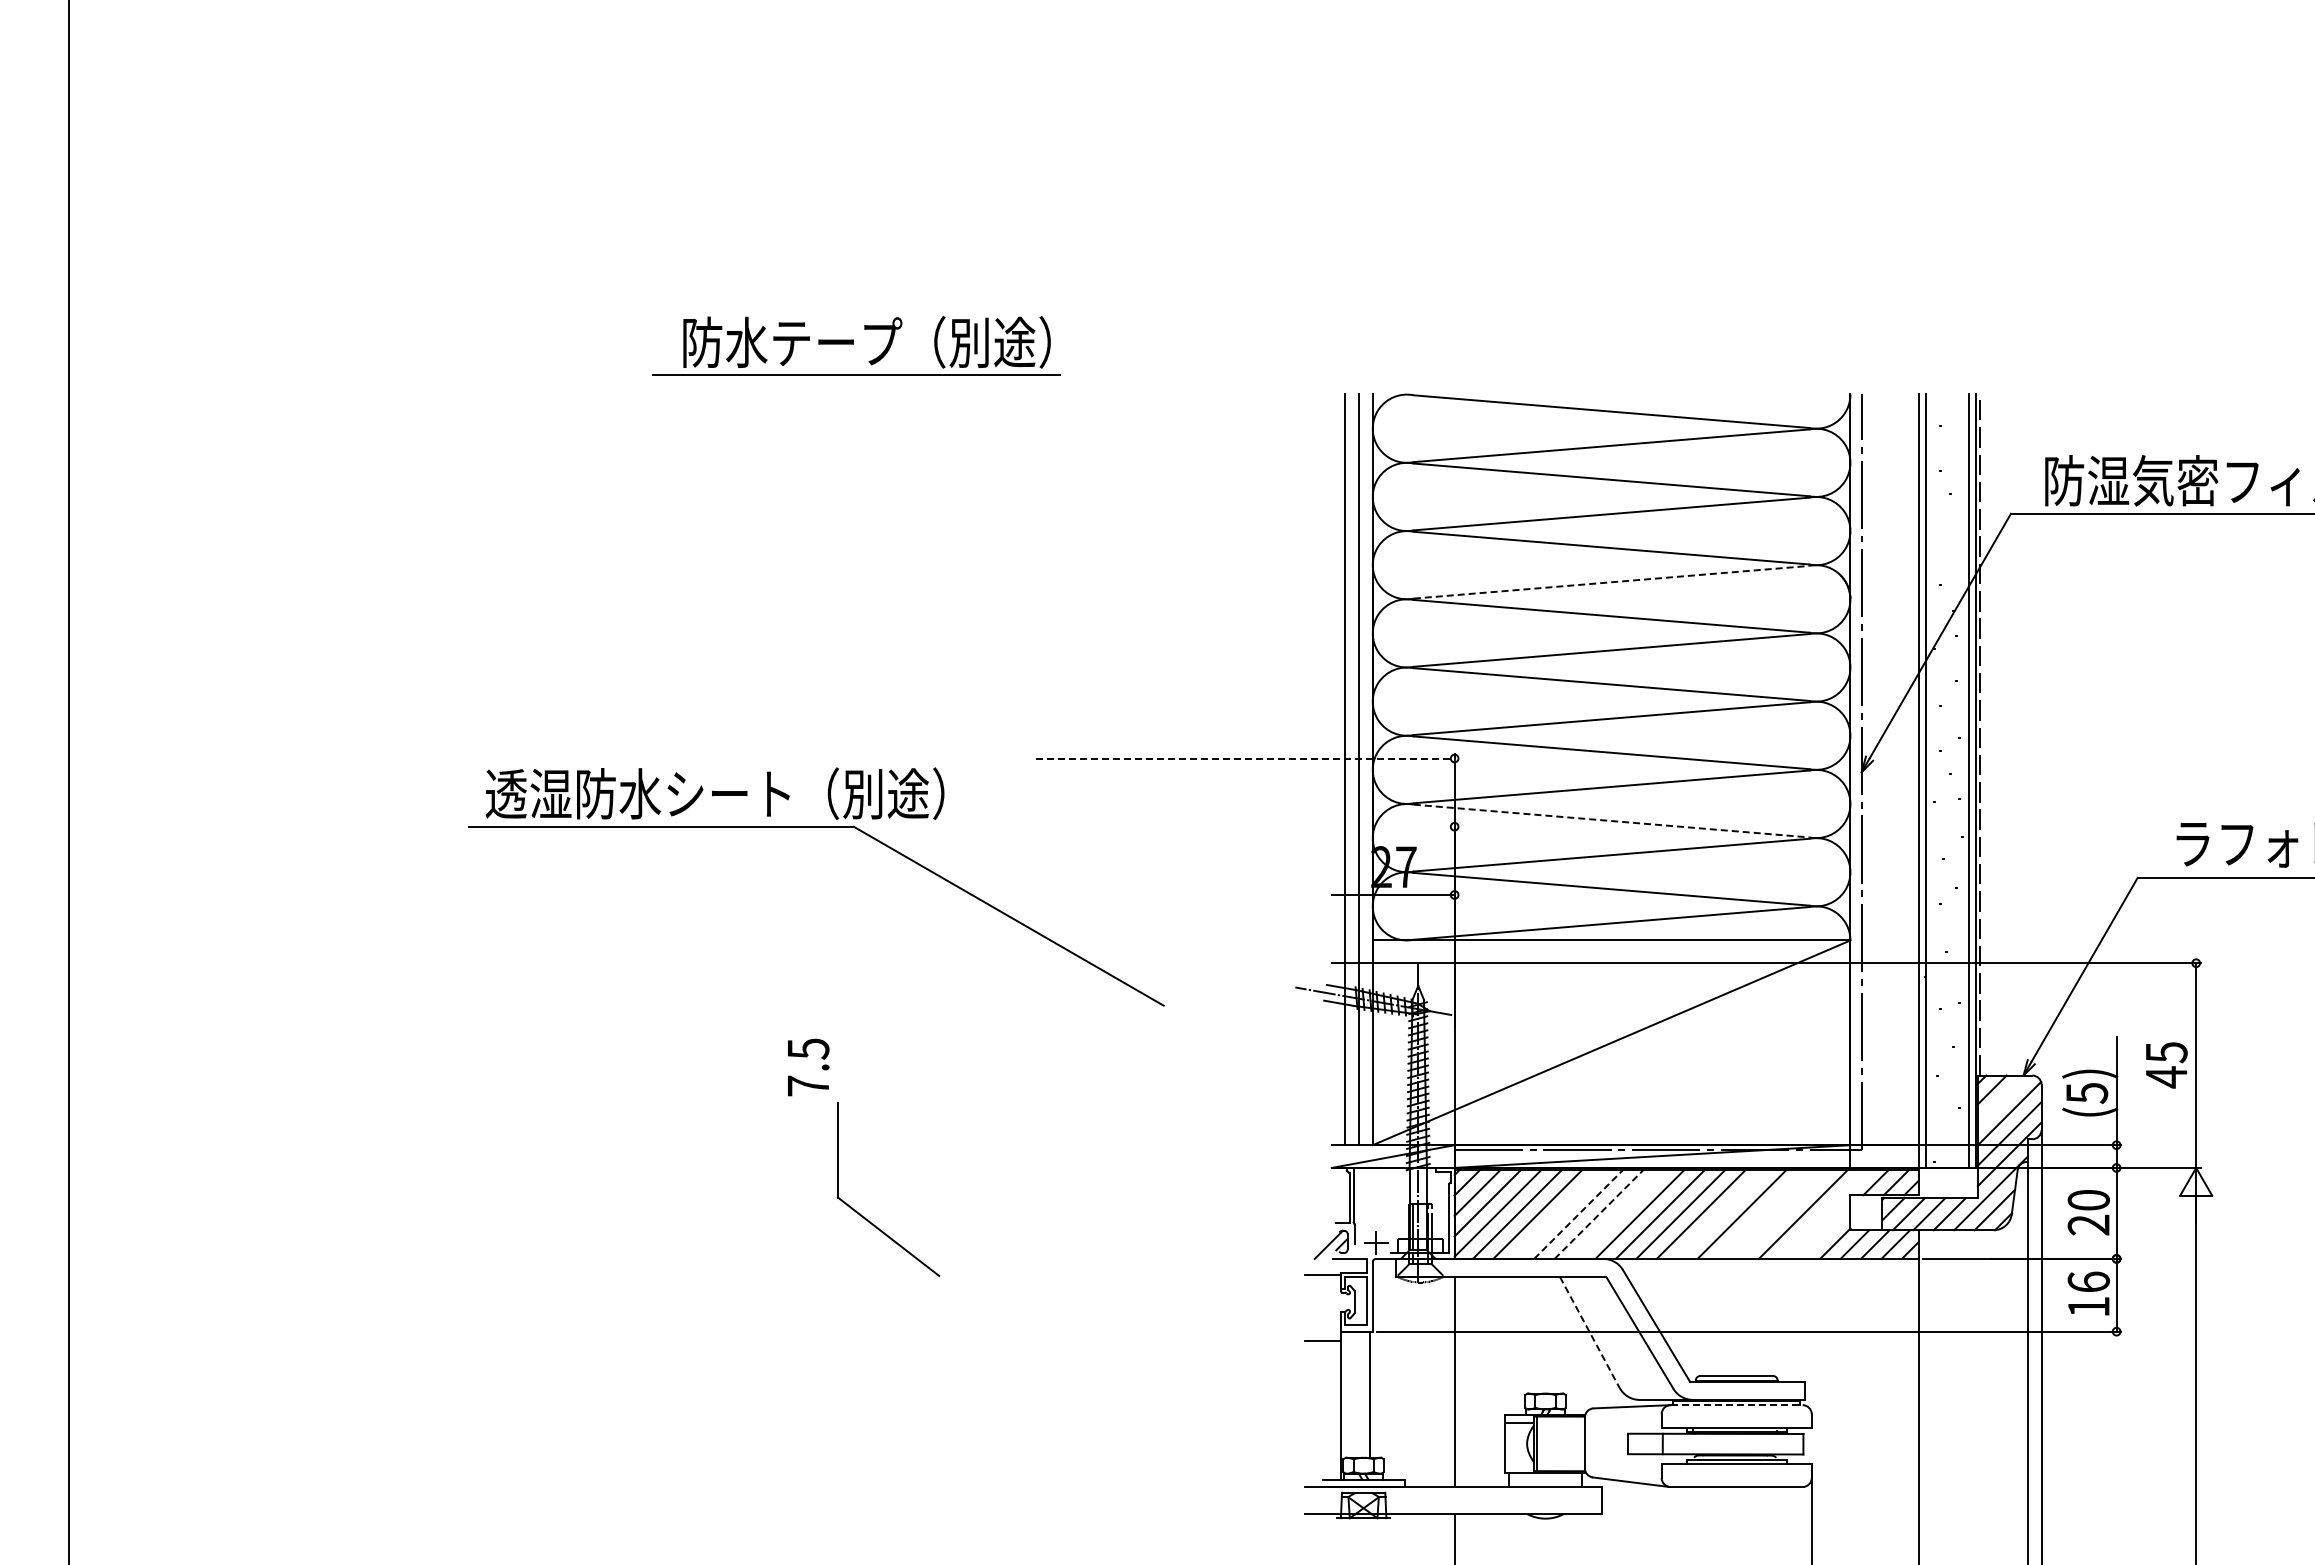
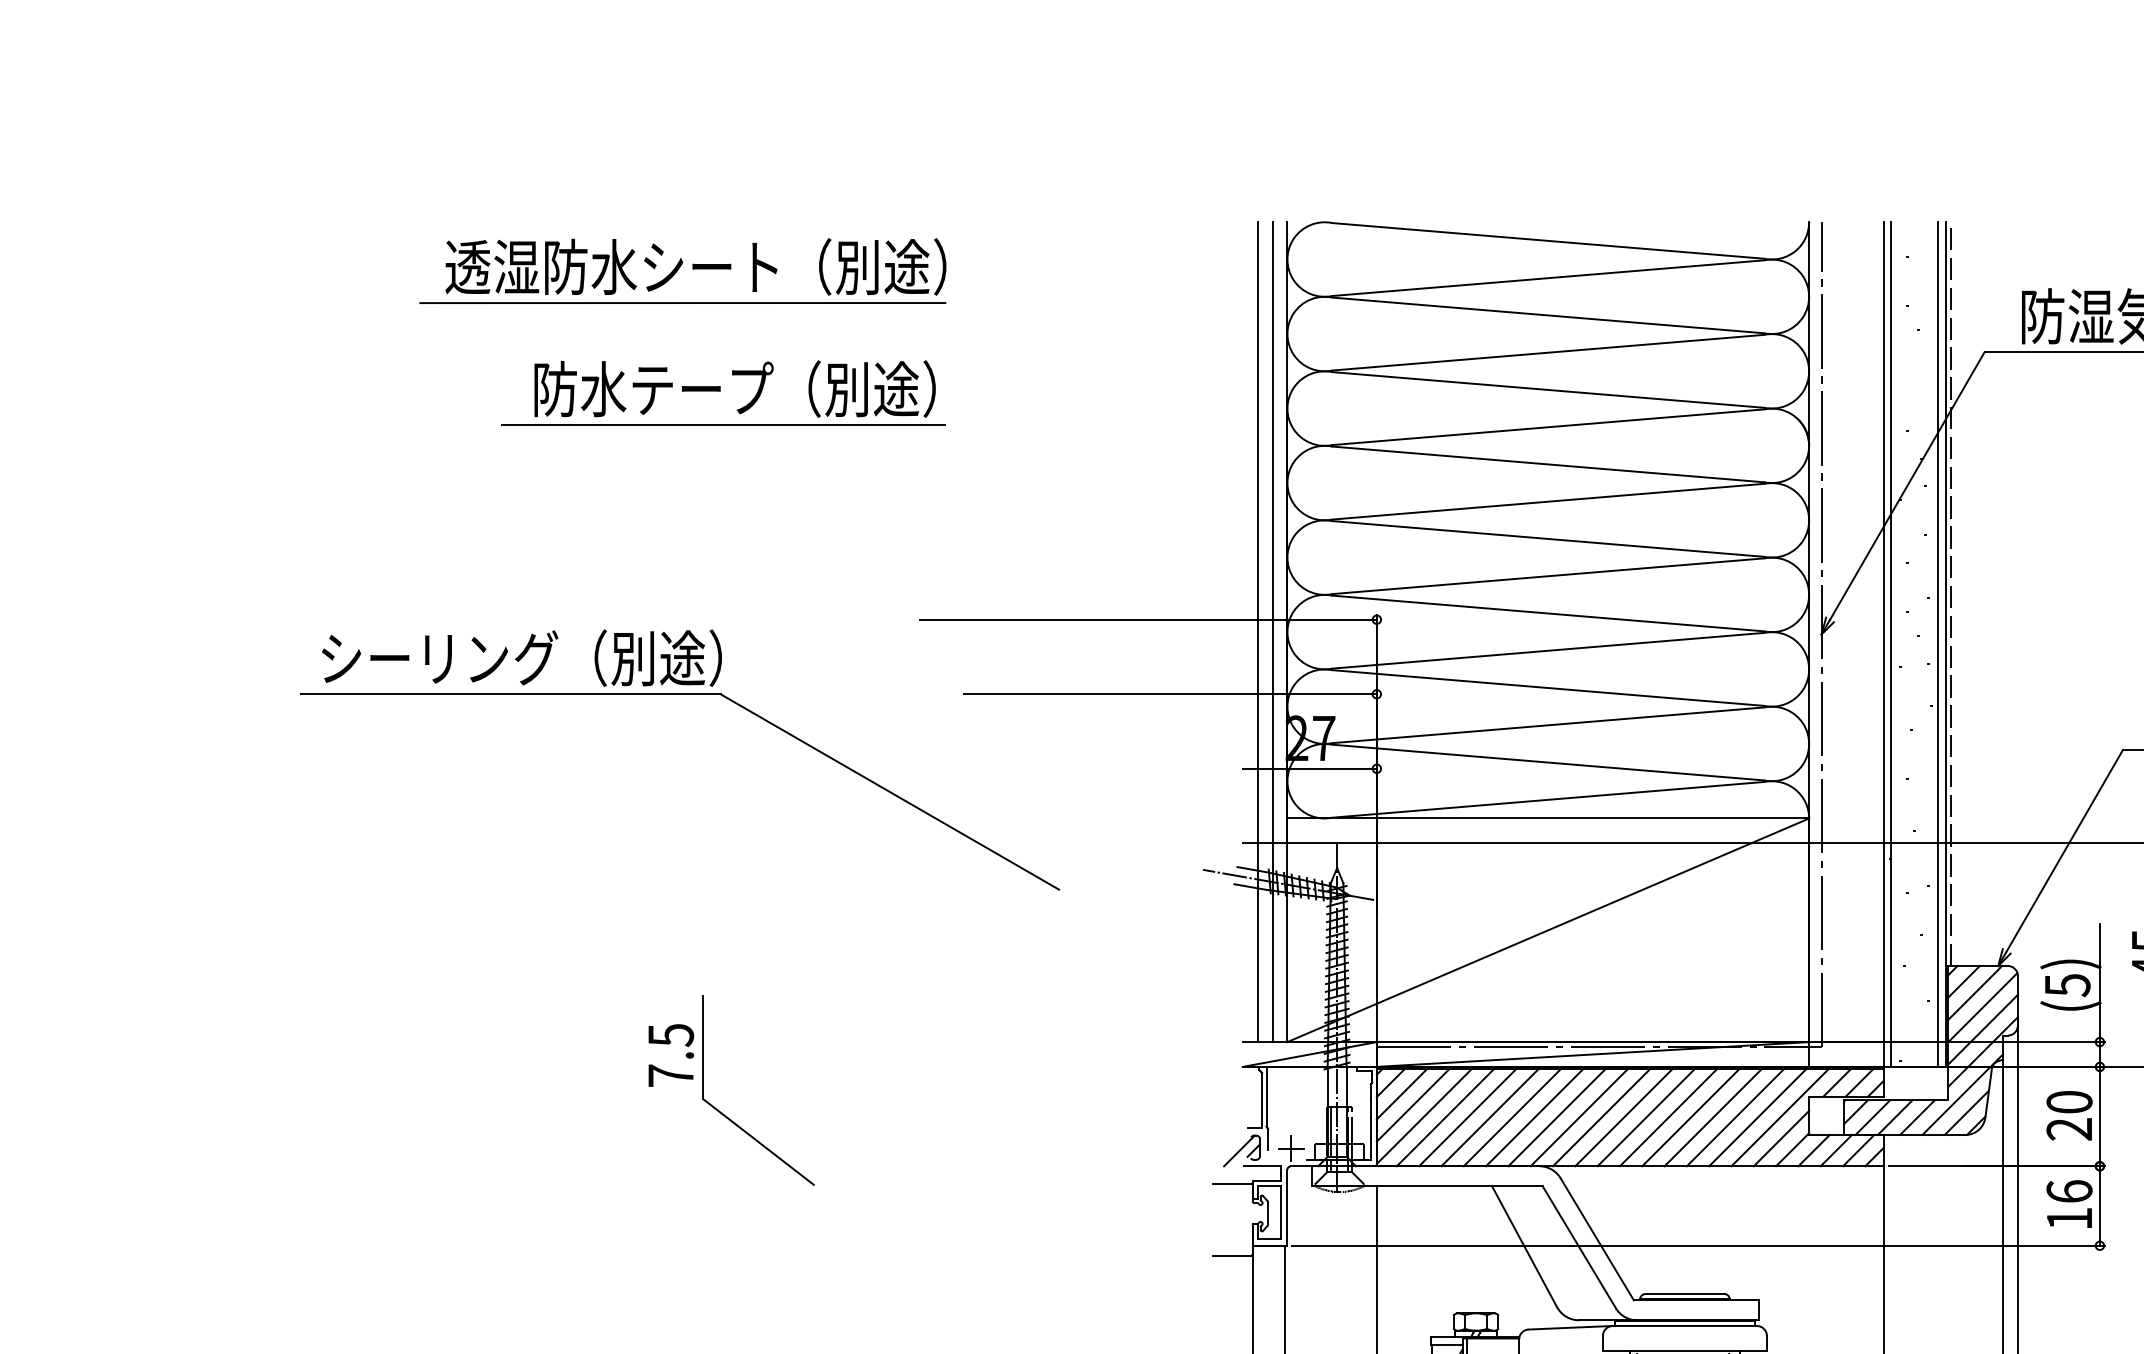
part: (856, 345) -> (723, 392), moved
part: (819, 439) -> (683, 271), added
line: (1612, 582) -> (1549, 427), dashed -> solid
line: (1245, 758) -> (1148, 619), dashed -> solid
text: (714, 793) -> (568, 657), 透湿防水シート（別途） -> シーリング（別途）
line: (1612, 821) -> (1549, 688), dashed -> solid
line: (1265, 826) -> (1170, 693), added
text: (808, 1067) -> (671, 1055), moved
line: (2002, 1099) -> (1975, 992), added
line: (1557, 1213) -> (1489, 1116), added
line: (1579, 1213) -> (1513, 1116), dashed -> solid
line: (1599, 1213) -> (1535, 1116), dashed -> solid
line: (1619, 1213) -> (1556, 1116), added
line: (1721, 1213) -> (1668, 1116), added
line: (1762, 1213) -> (1713, 1116), added
line: (1782, 1213) -> (1734, 1116), added
line: (1823, 1213) -> (1779, 1116), added
line: (1824, 1233) -> (1780, 1138), added
line: (1589, 1332) -> (1524, 1246), dashed -> solid
line: (1736, 1405) -> (1684, 1326), dashed -> solid

